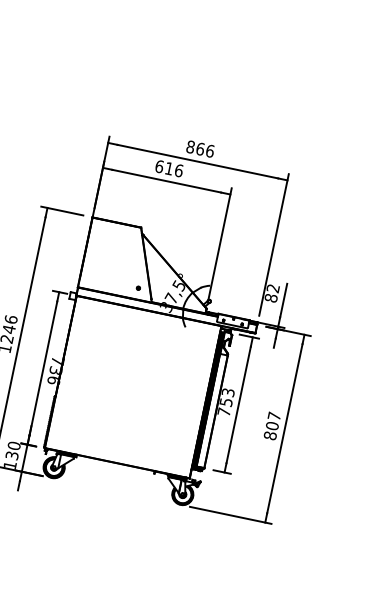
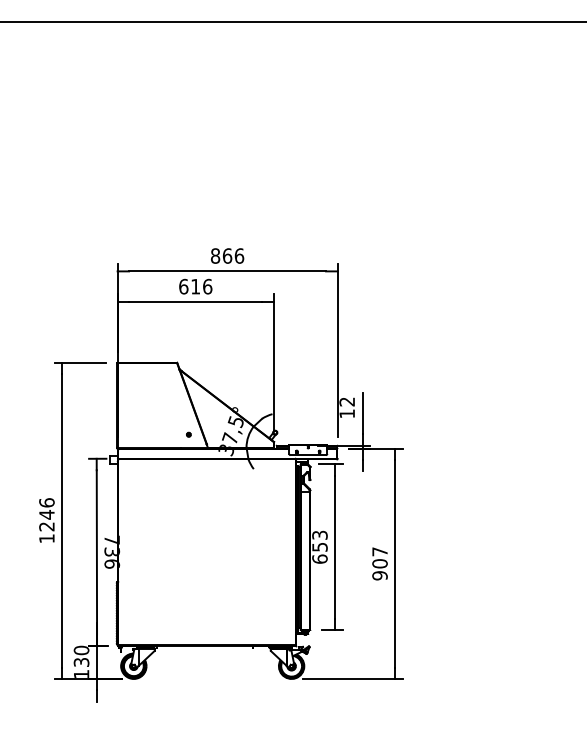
text: (271, 297) -> (347, 413), 82 -> 12
text: (223, 411) -> (319, 558), 753 -> 653
text: (269, 435) -> (379, 575), 807 -> 907

